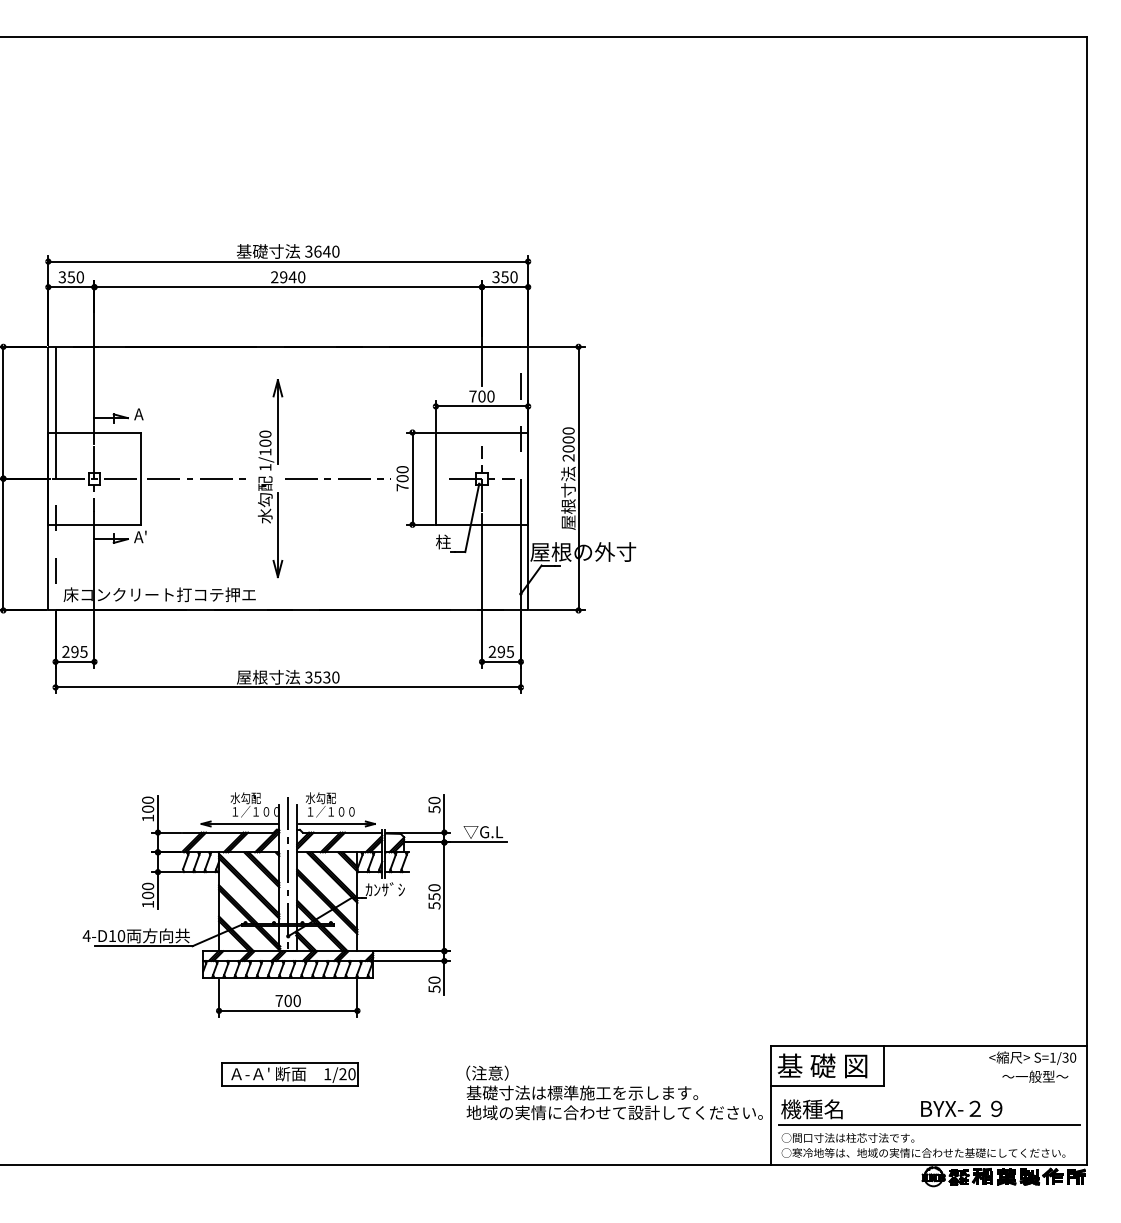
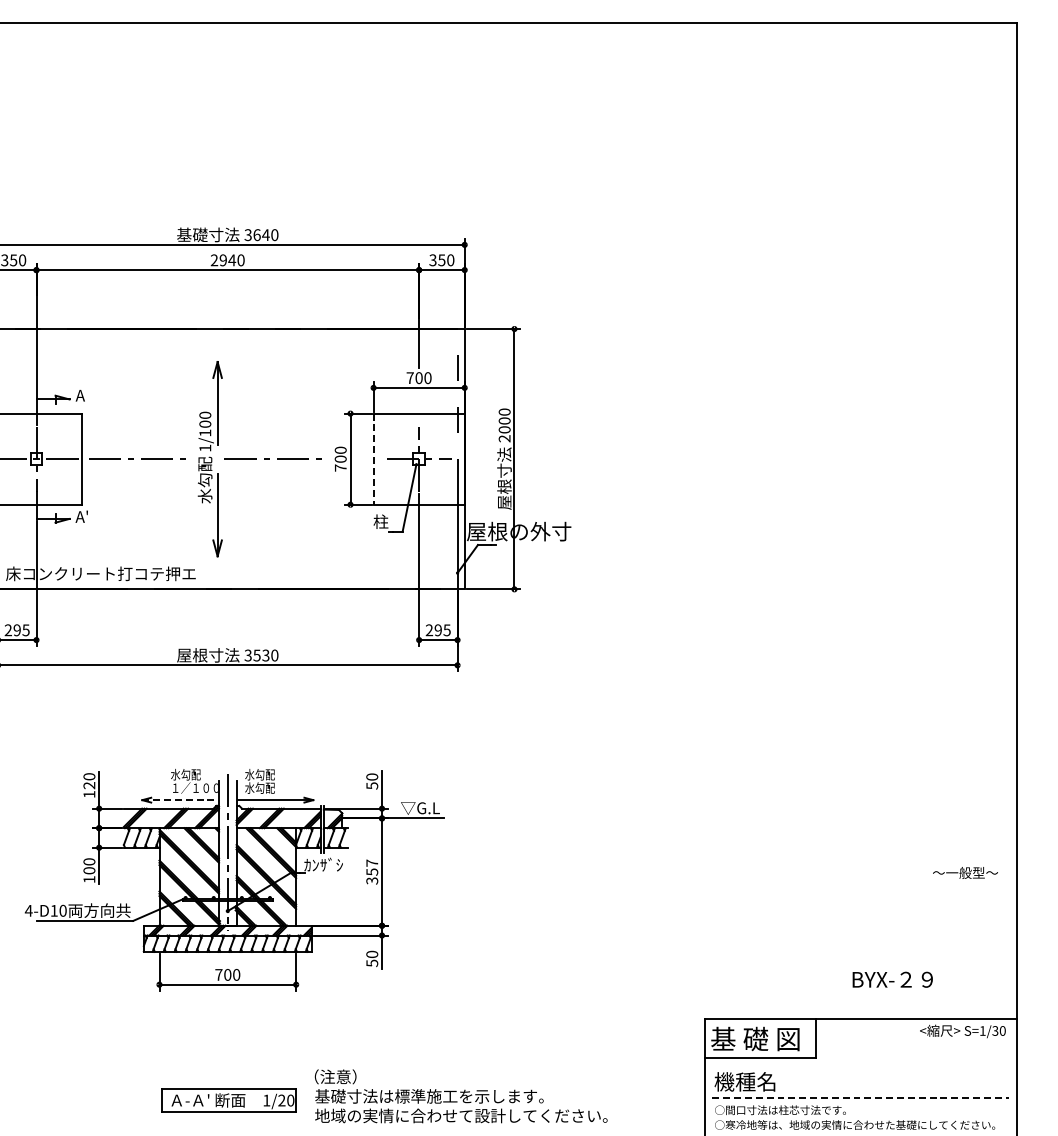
line: (435, 479) -> (373, 460), solid -> dashed
text: (148, 808) -> (89, 784), 100 -> 120
text: (329, 811) -> (268, 787), １／１００ -> 水勾配
line: (240, 823) -> (180, 799), solid -> dashed
text: (434, 896) -> (372, 871), 550 -> 357
part: (289, 1074) -> (229, 1100), moved
text: (1035, 1076) -> (965, 872), moved
text: (614, 1092) -> (461, 1095), moved
text: (961, 1108) -> (892, 979), moved
line: (929, 1125) -> (860, 1097), solid -> dashed

